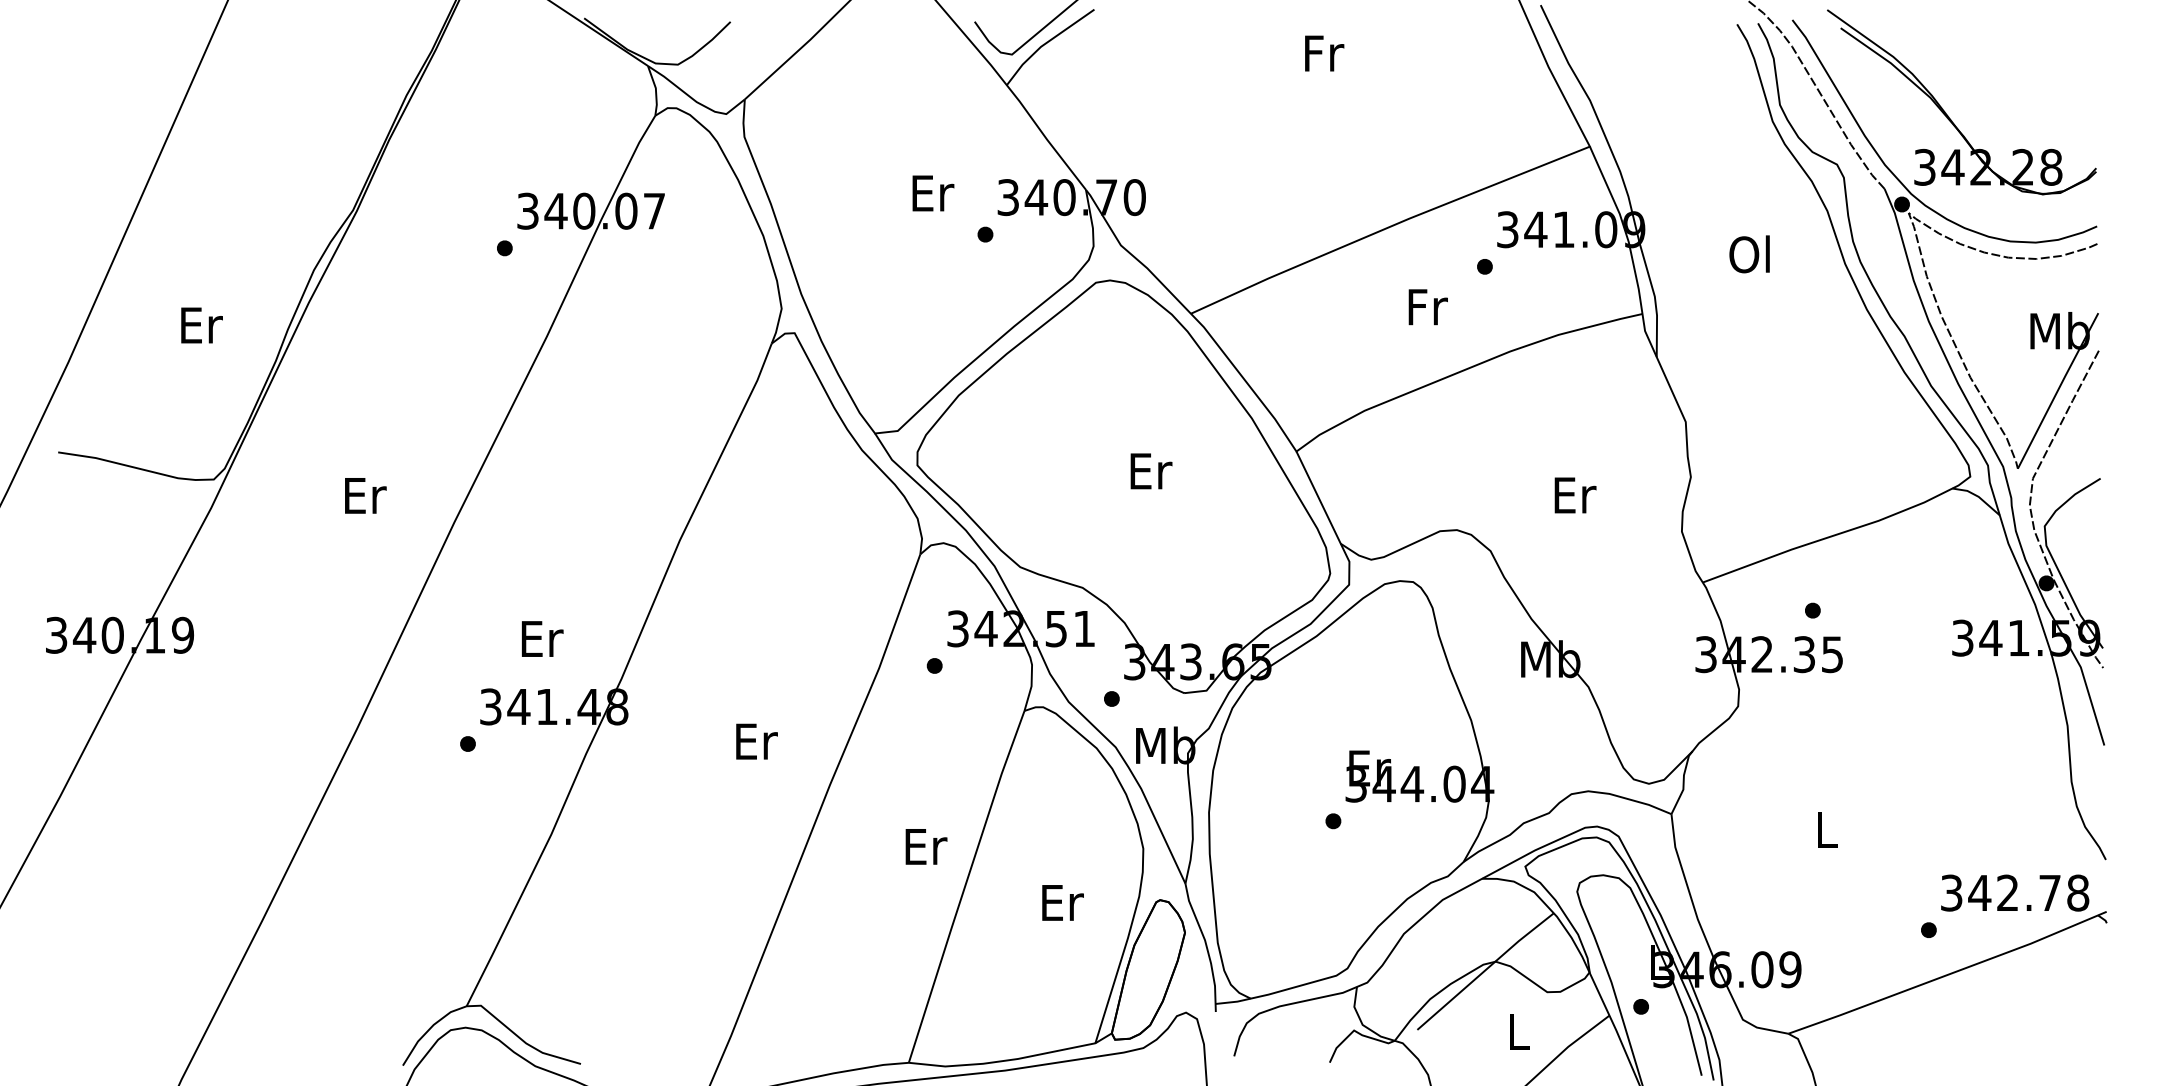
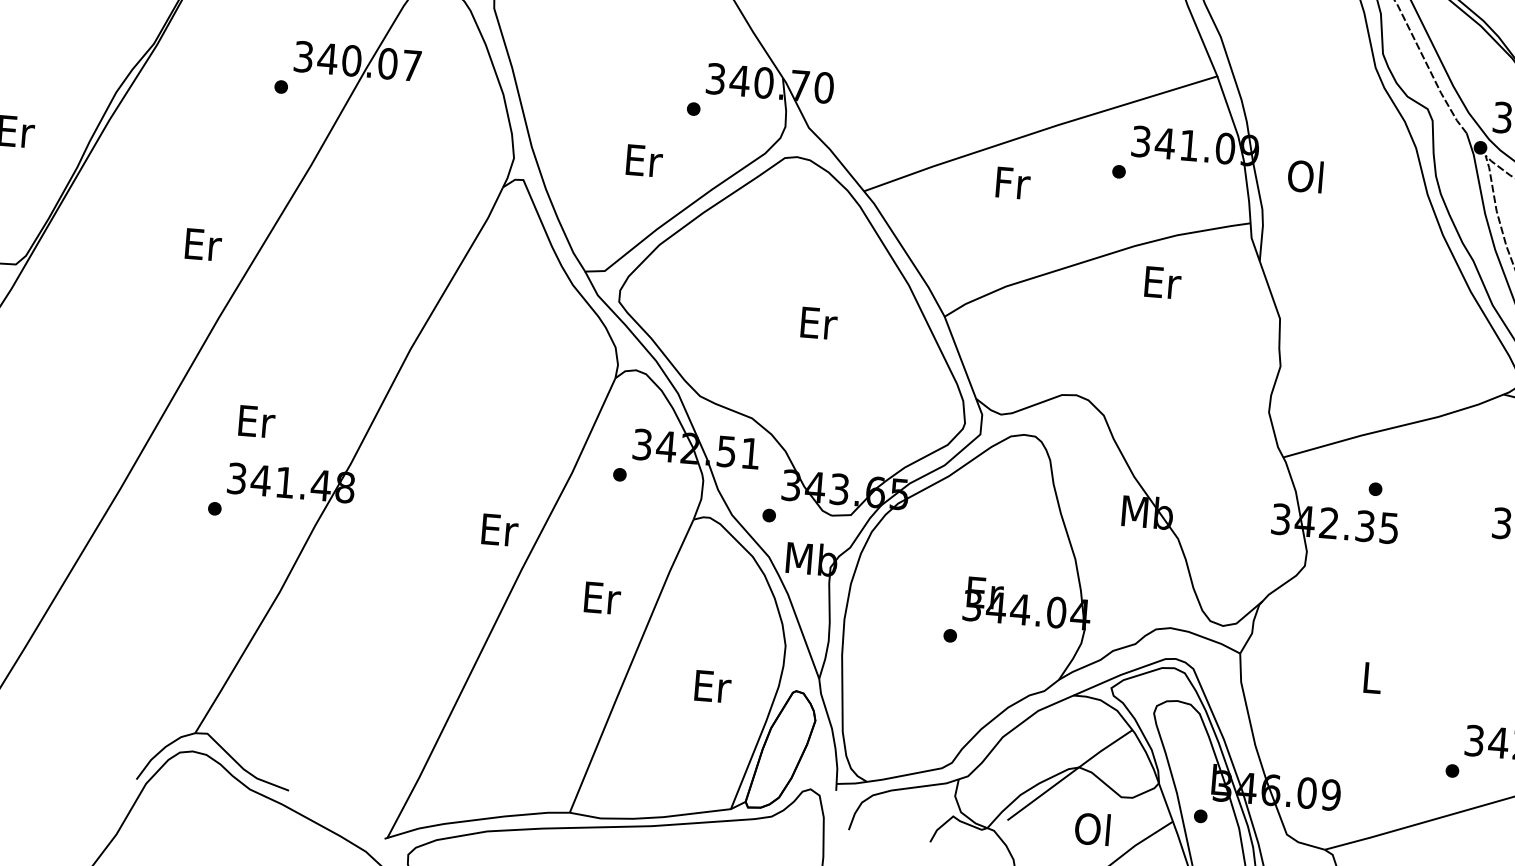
text: (933, 193) -> (644, 160), moved
text: (1749, 254) -> (1305, 176), moved
text: (1427, 307) -> (1012, 183), moved
text: (365, 495) -> (203, 244), moved
text: (1575, 495) -> (1162, 282), moved
text: (542, 638) -> (256, 421), moved
text: (756, 741) -> (499, 530), moved
text: (926, 846) -> (602, 597), moved
text: (1516, 1031) -> (1092, 828), L -> Ol

